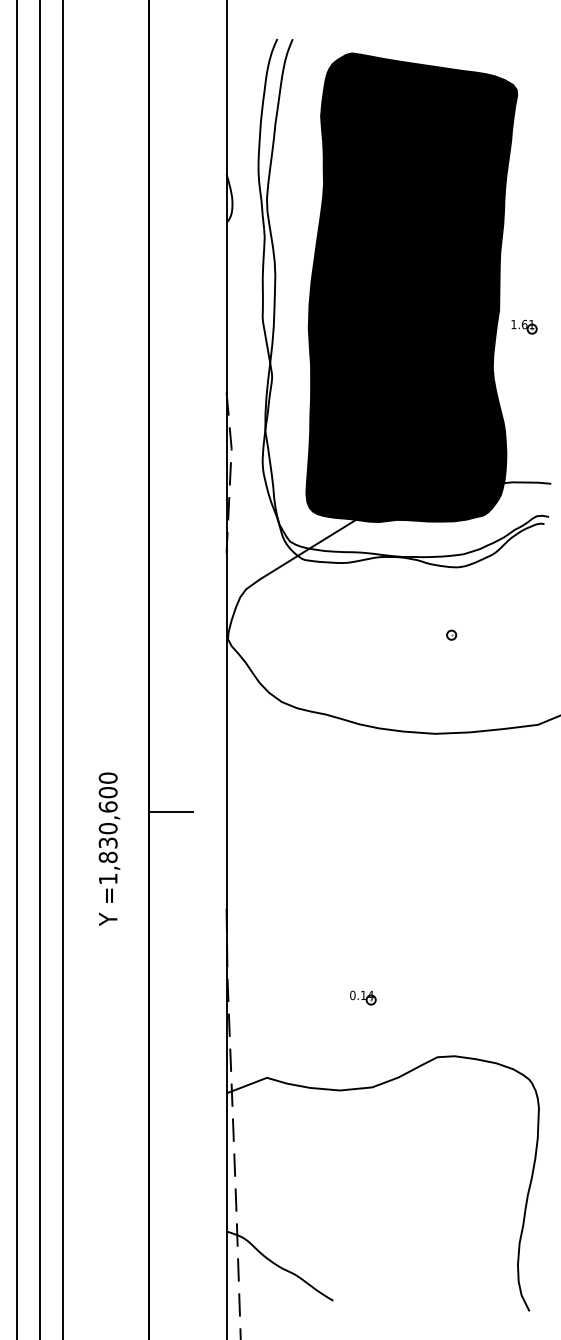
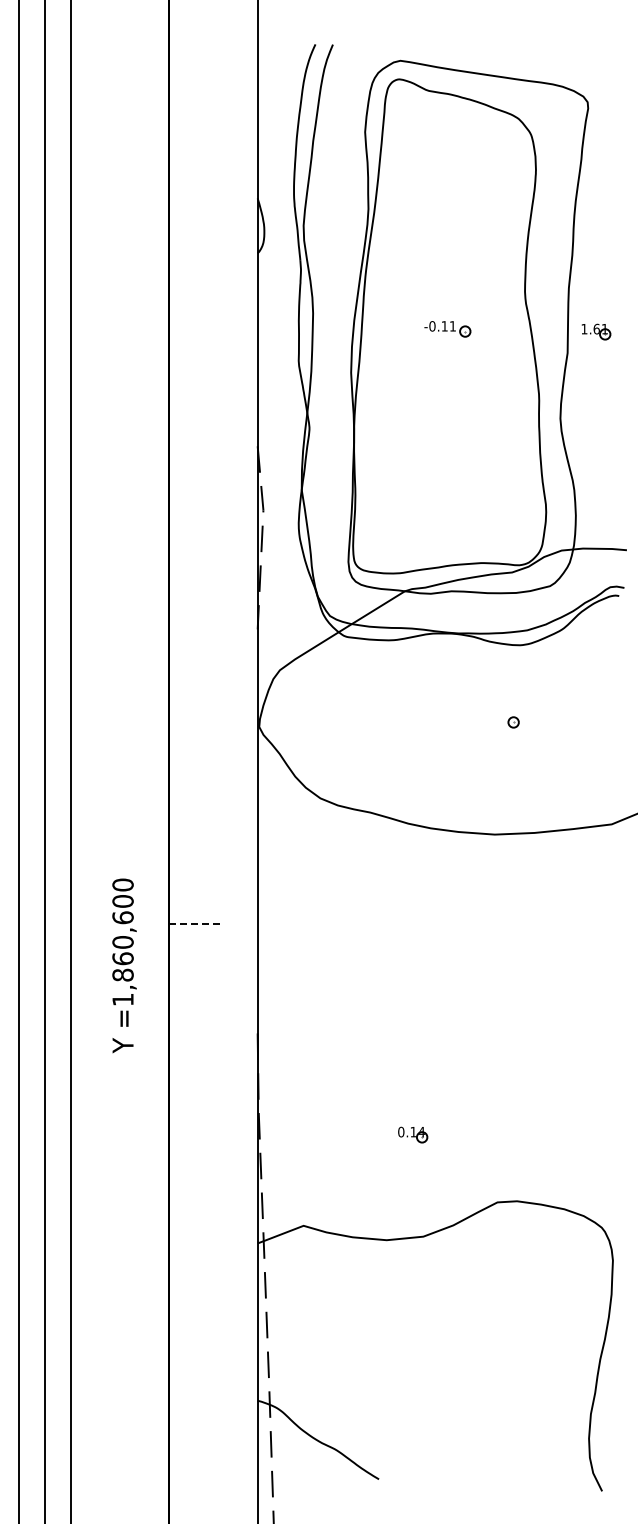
fill: (411, 287) -> (468, 326), removed
part: (524, 326) -> (596, 331), moved
line: (171, 812) -> (195, 923), solid -> dashed
text: (107, 842) -> (122, 958), =1,830,600 -> =1,860,600

